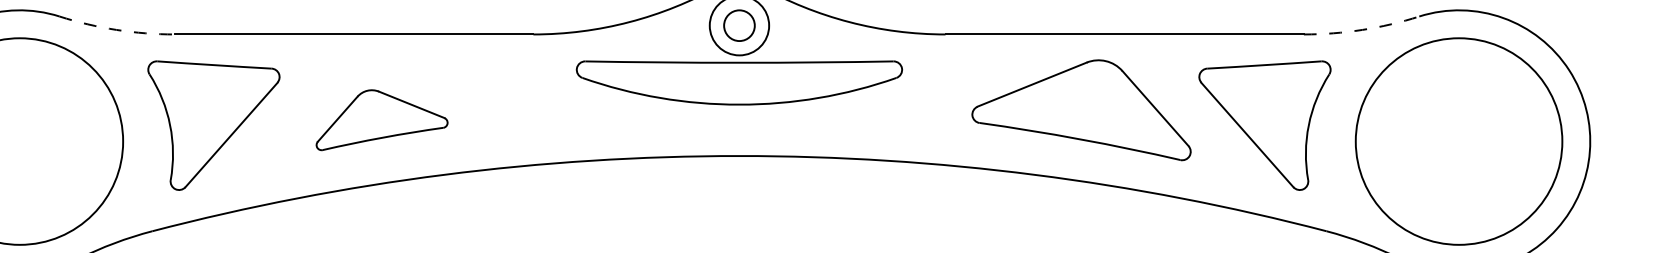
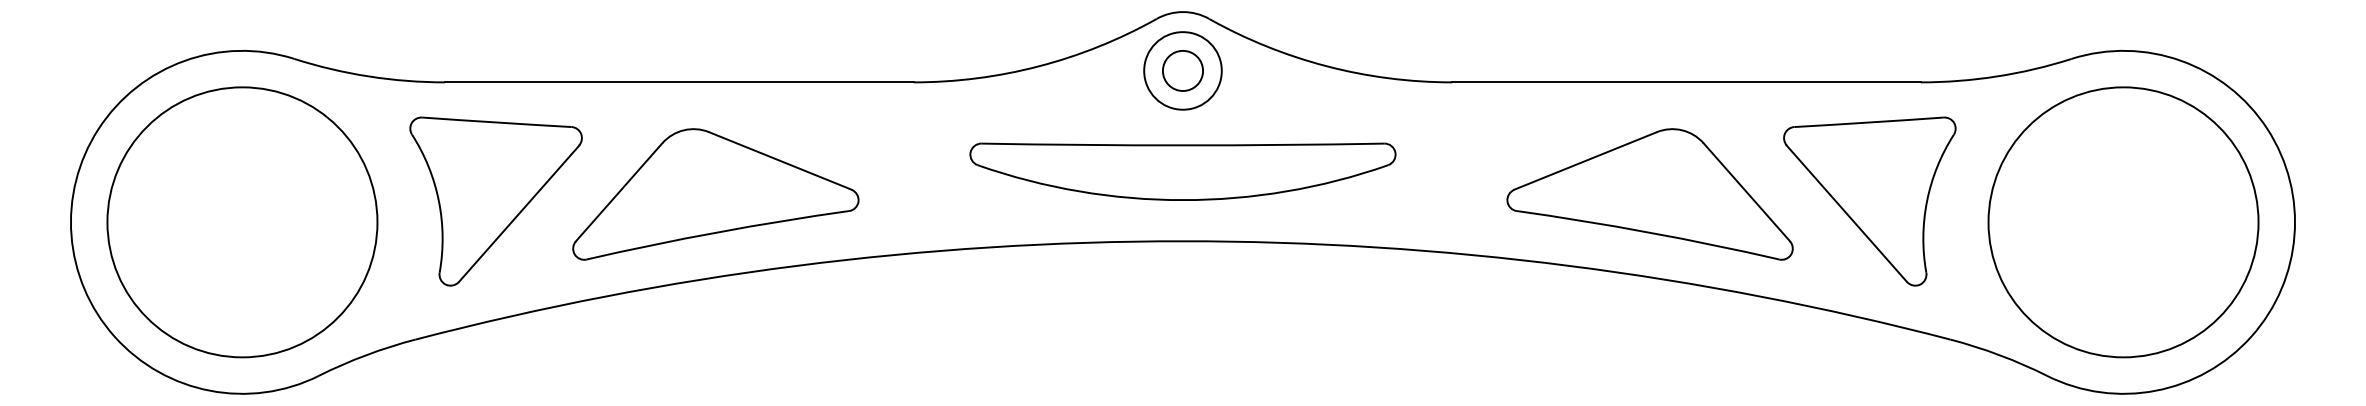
arc: (116, 29) -> (368, 76), dashed -> solid
arc: (1362, 29) -> (1997, 76), dashed -> solid
part: (739, 82) -> (1182, 171), moved
part: (1081, 110) -> (1649, 194), moved
part: (381, 120) -> (715, 194), size x1.67

